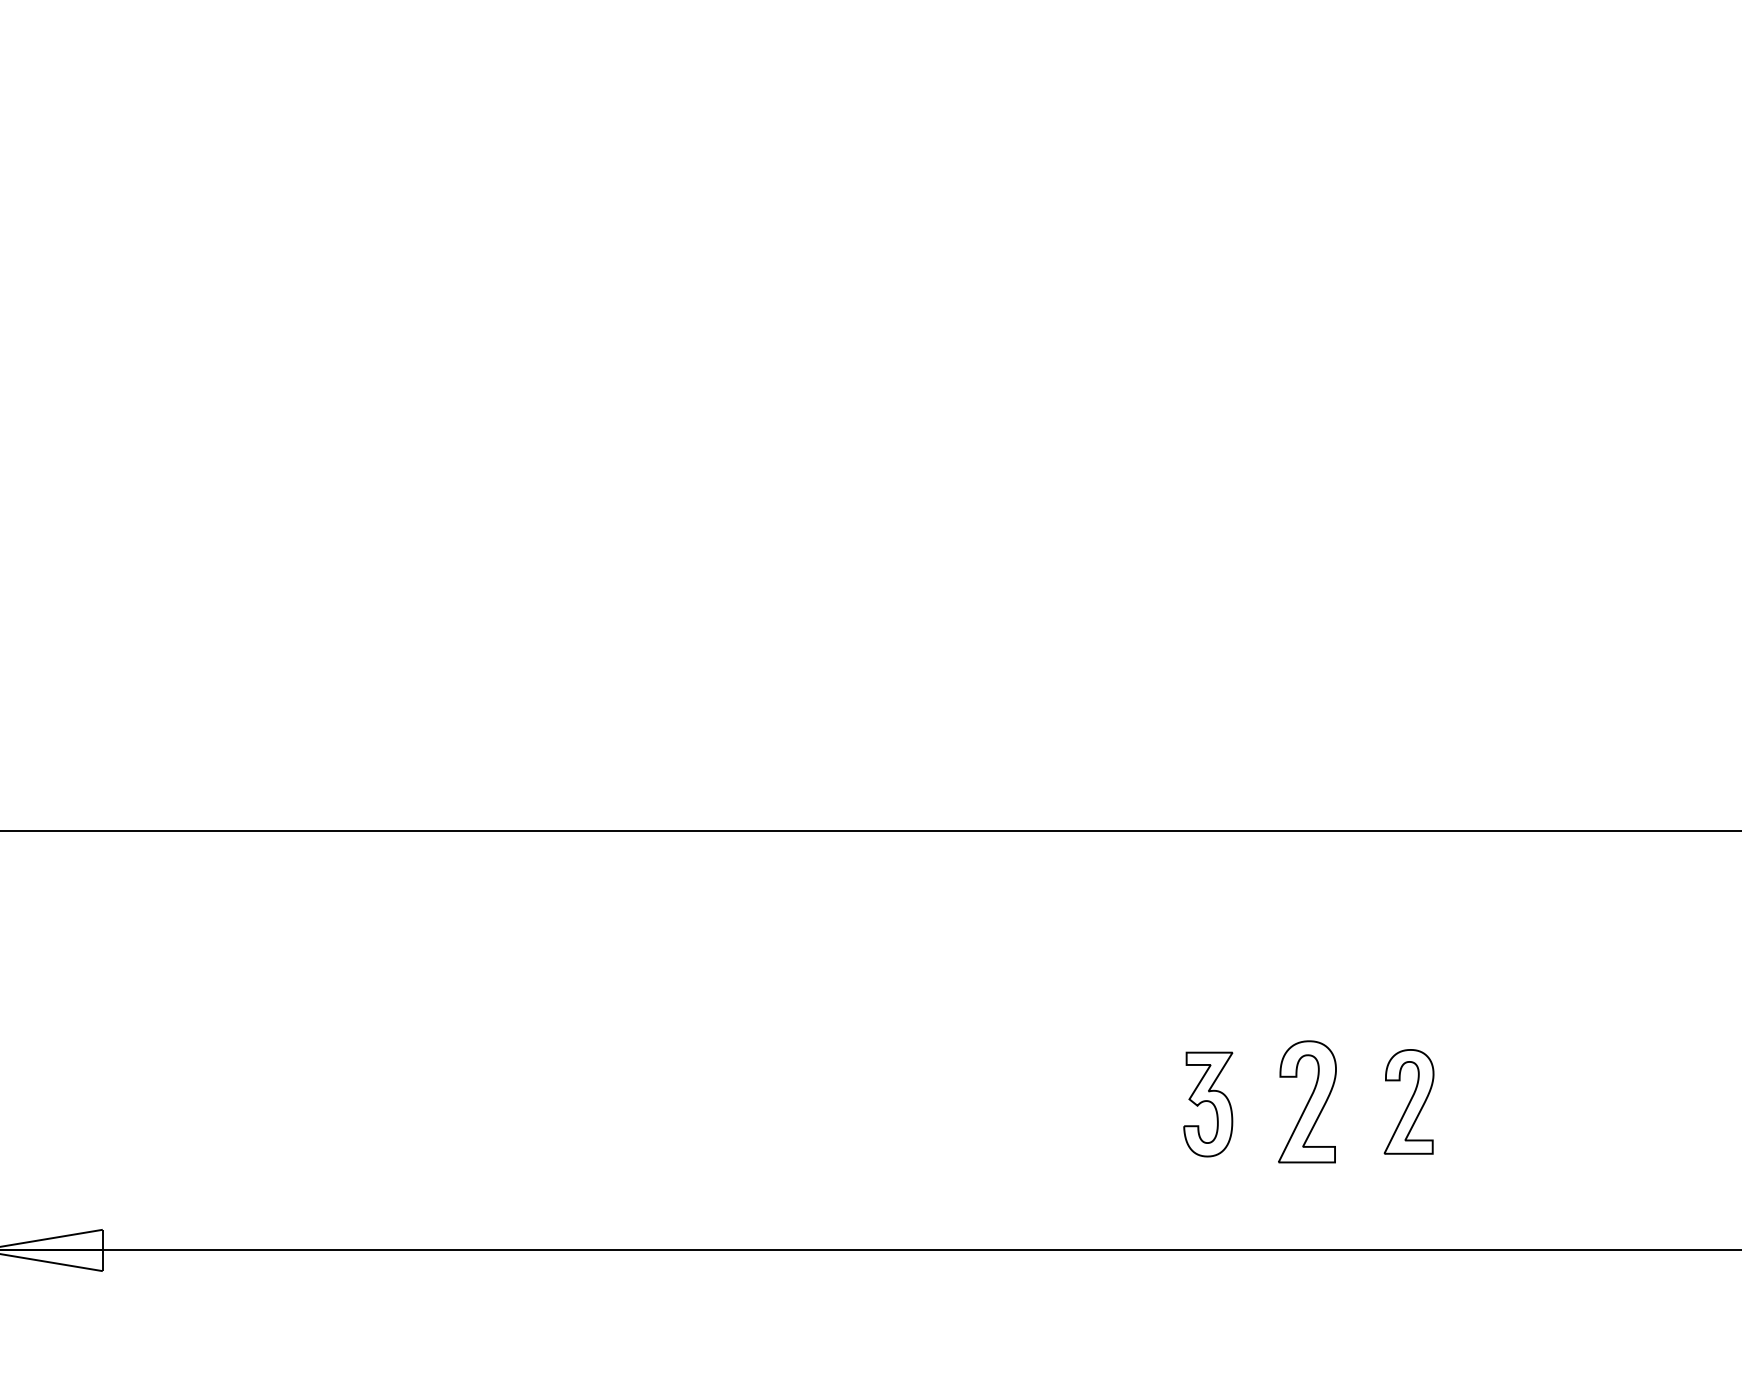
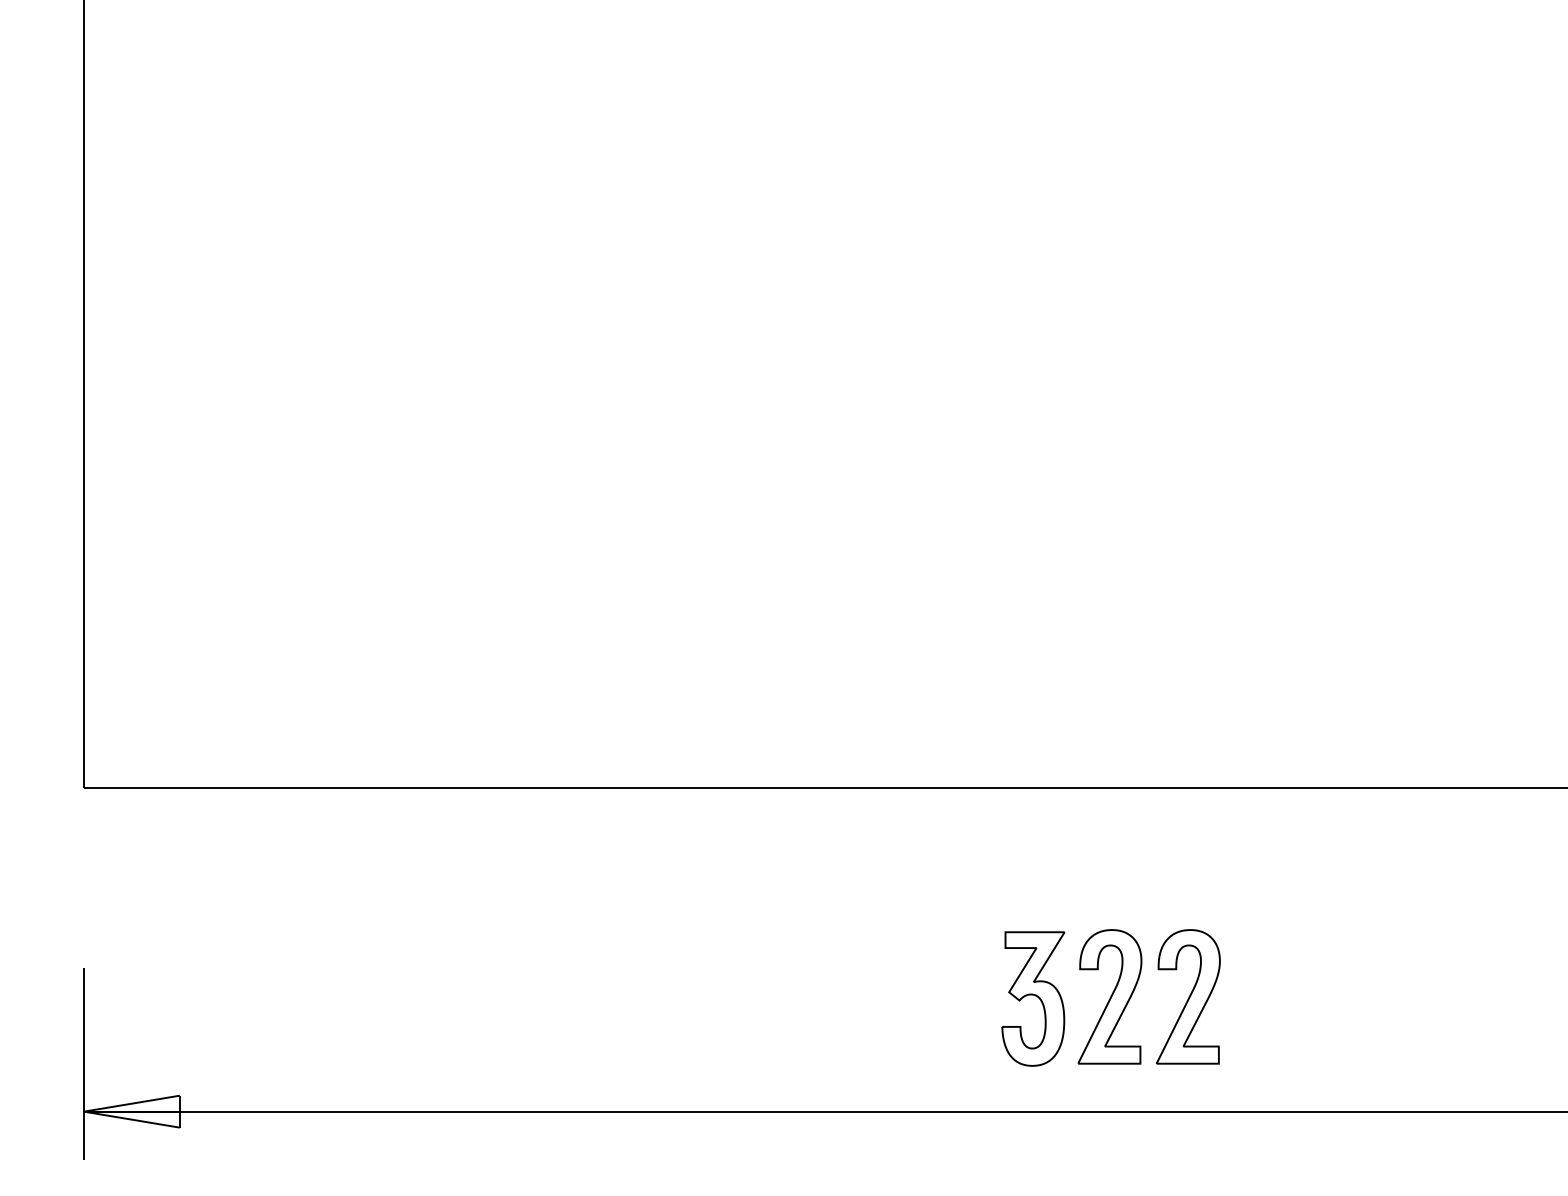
part: (1306, 1101) -> (1109, 996), size x1.43
part: (1409, 1101) -> (1188, 996), size x1.67
part: (1208, 1103) -> (1033, 998), size x1.67

